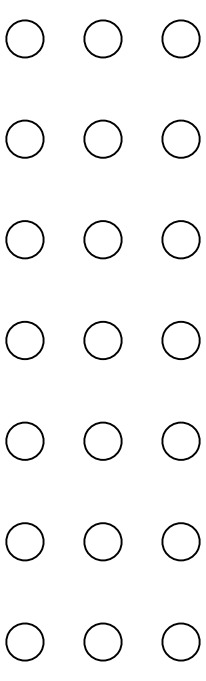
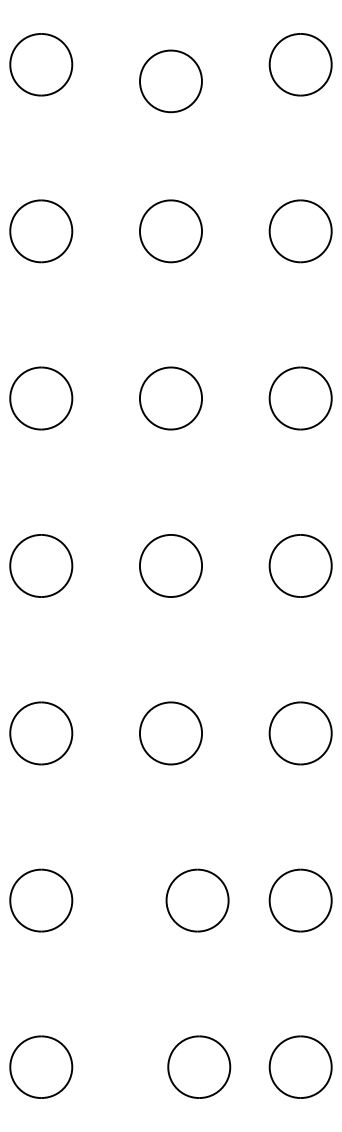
part: (102, 38) -> (170, 80), moved
part: (102, 541) -> (196, 900), moved
part: (102, 641) -> (198, 1066), moved

